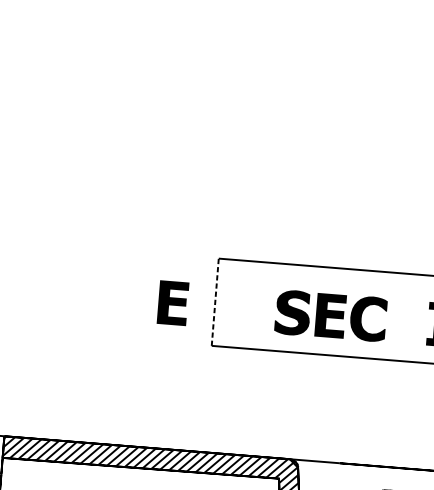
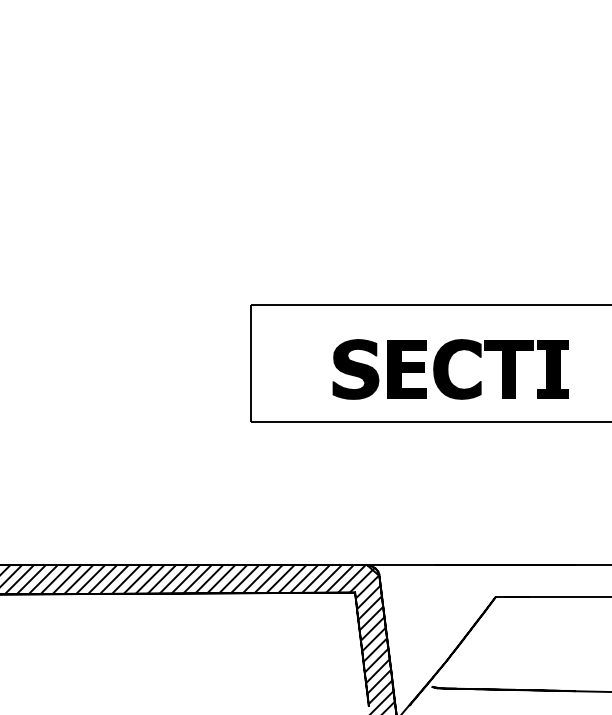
line: (214, 302) -> (250, 363), dashed -> solid
part: (172, 303) -> (194, 369), removed
fill: (406, 322) -> (508, 369), added

